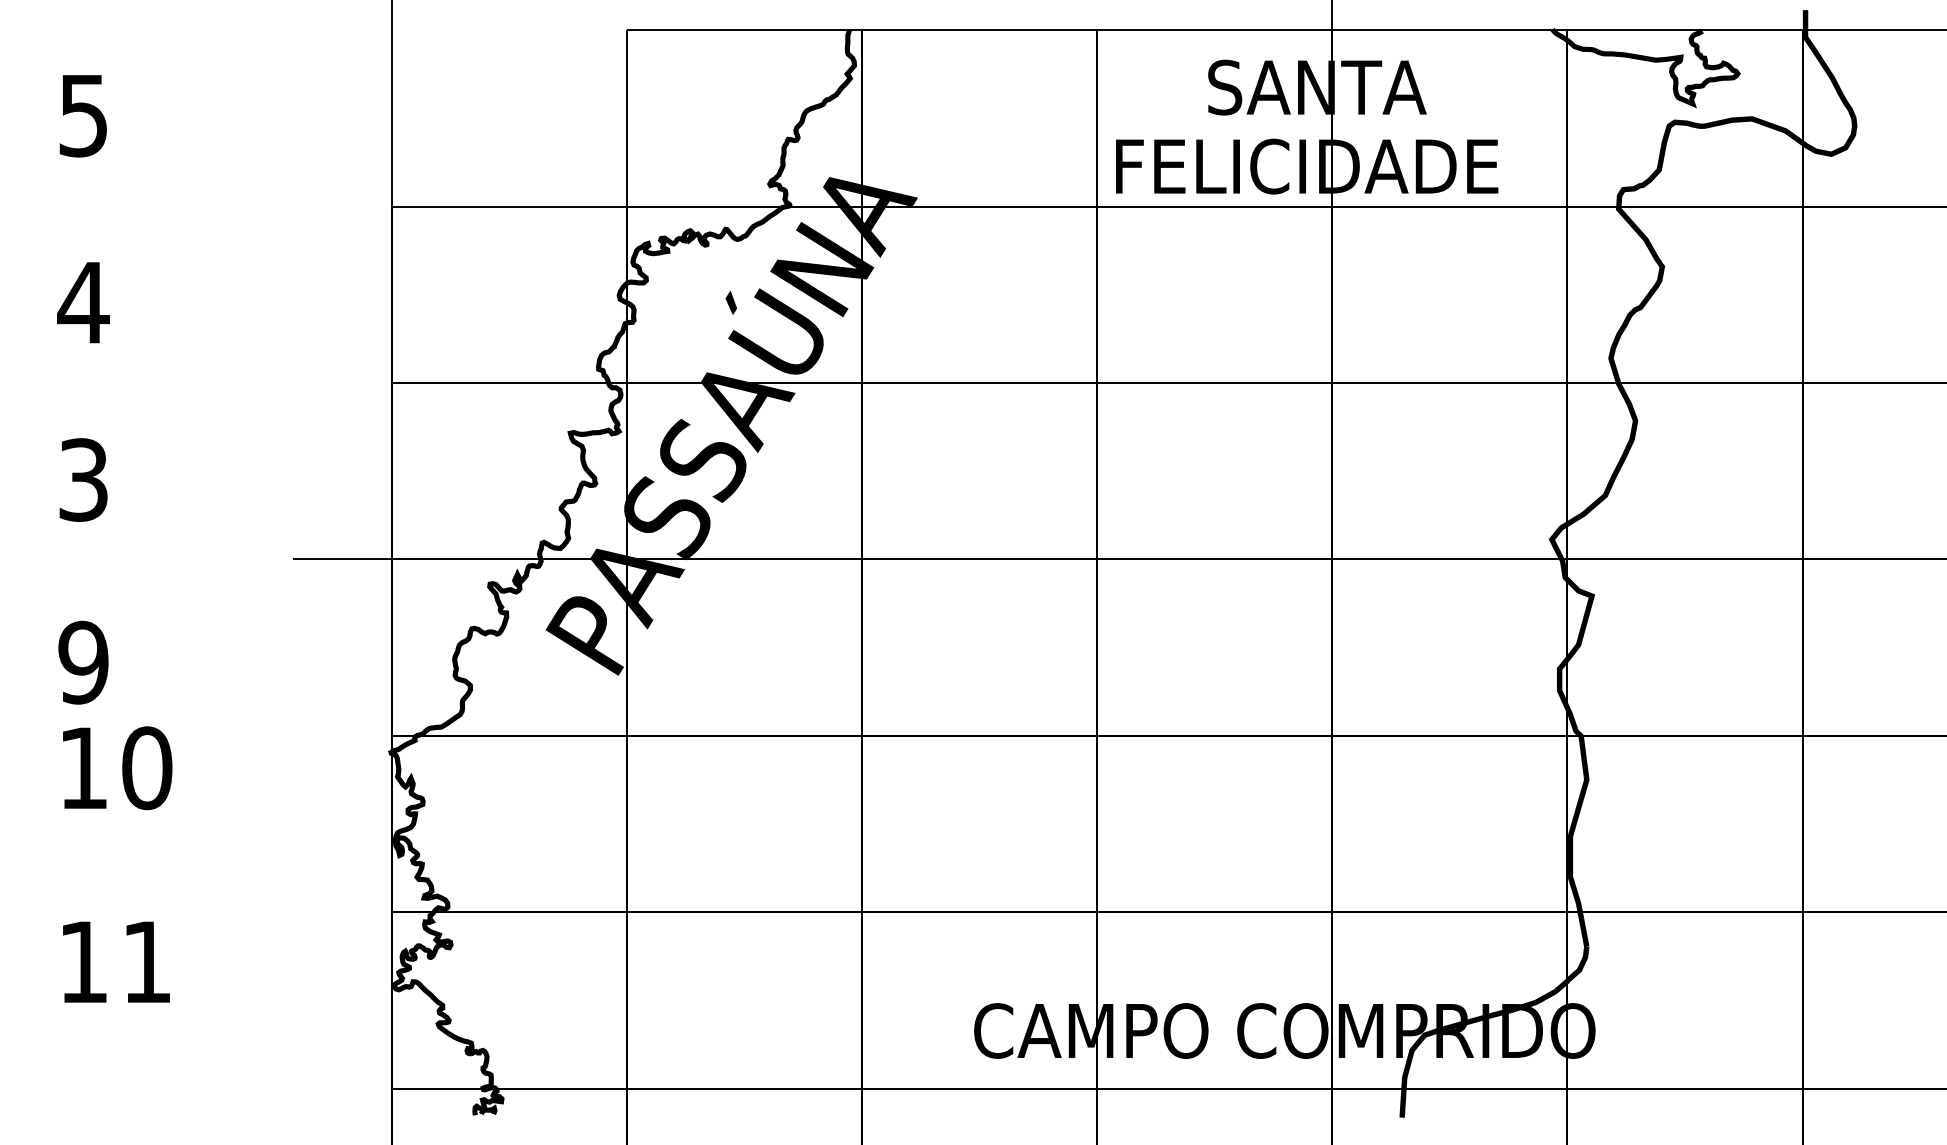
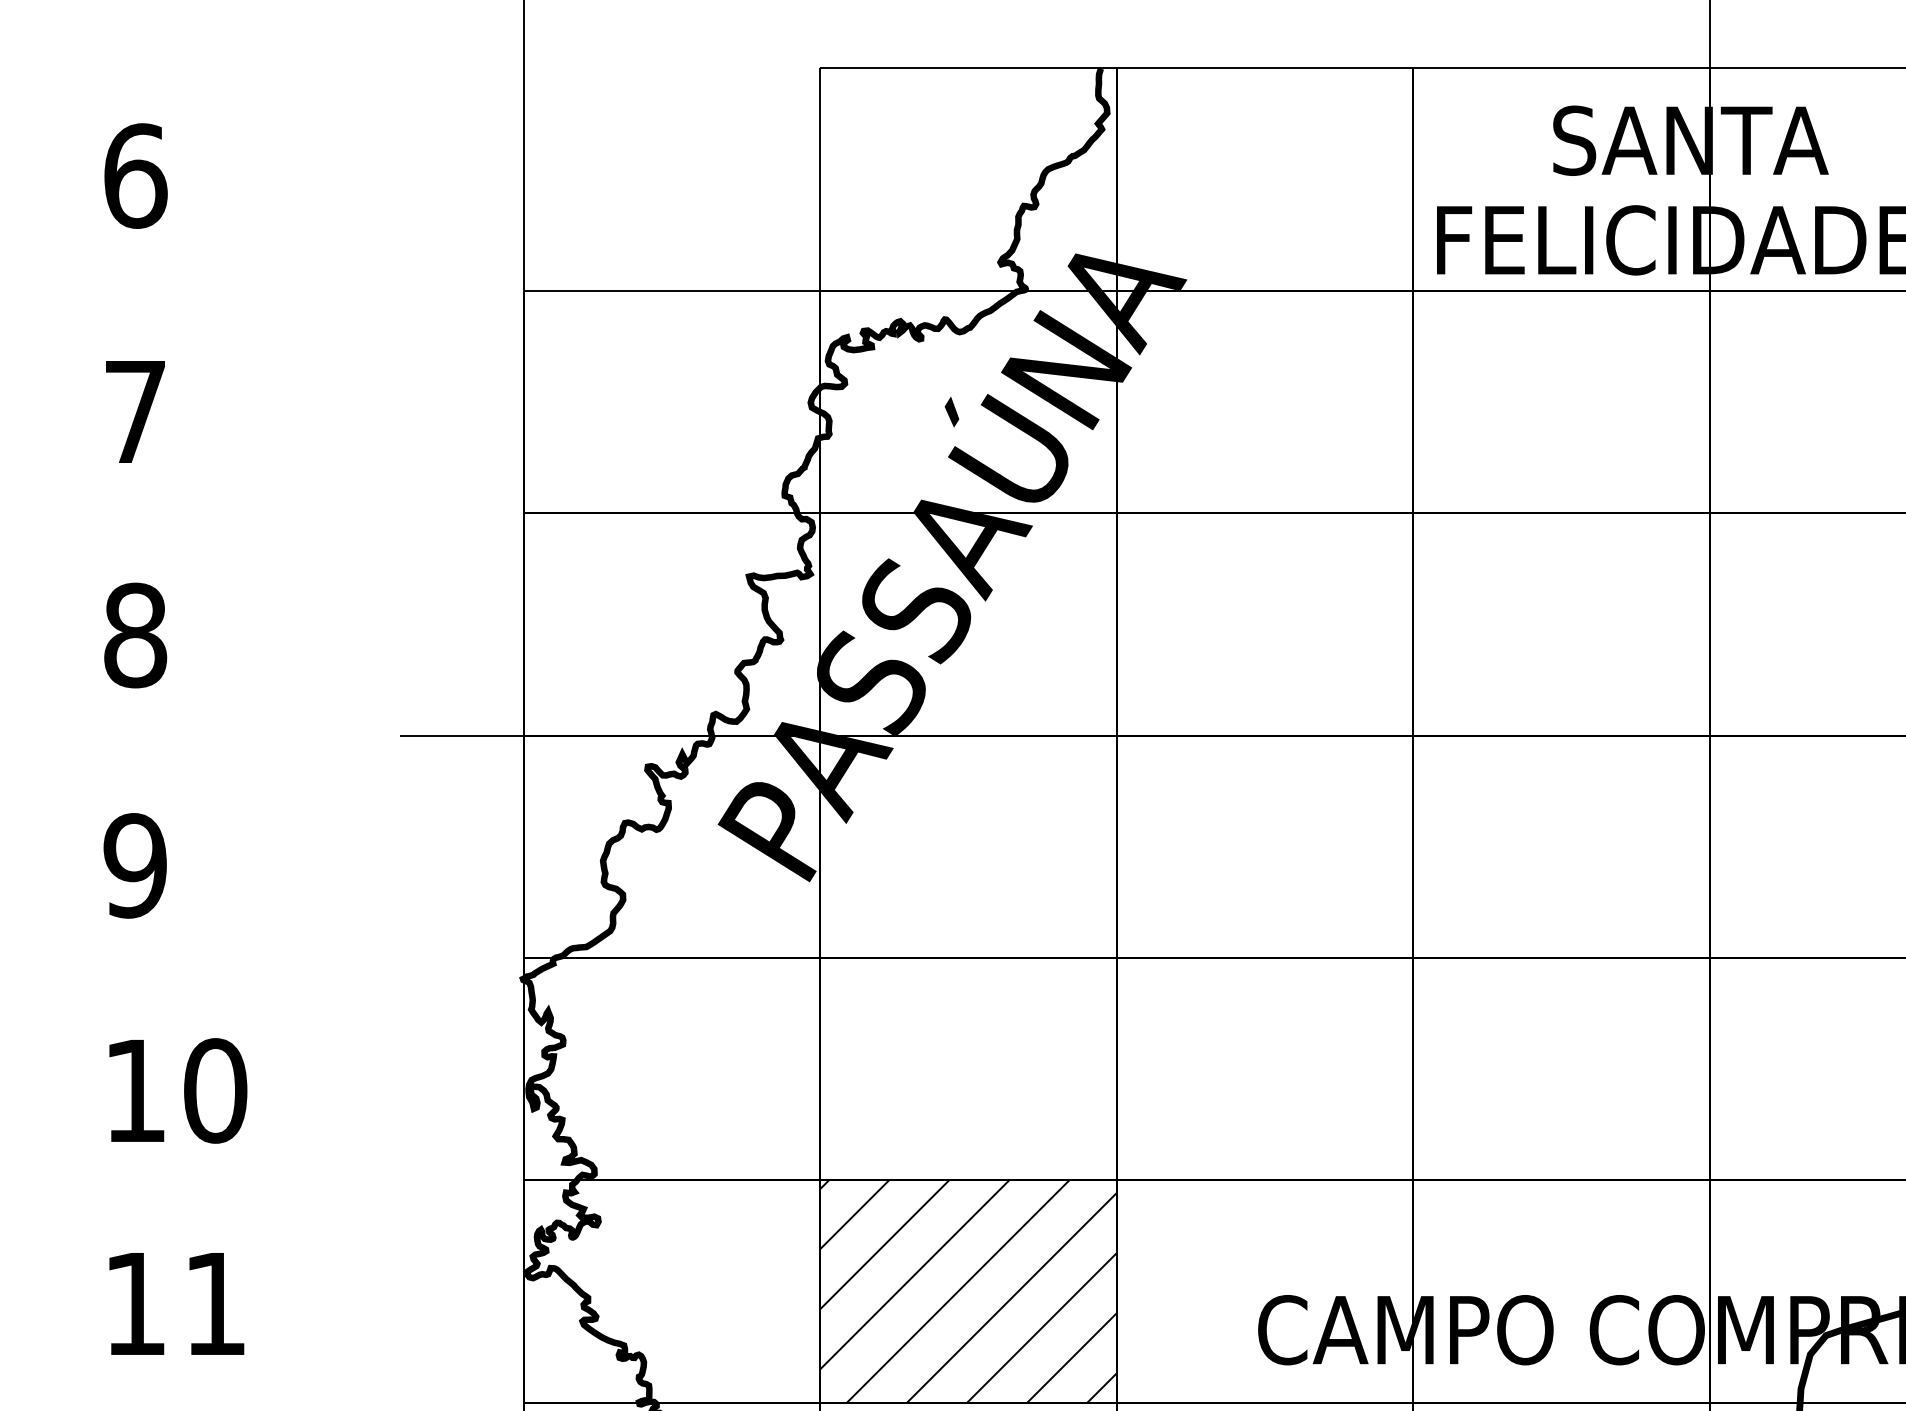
text: (84, 115) -> (136, 175), 5 -> 6
text: (83, 302) -> (135, 411), 4 -> 7
text: (83, 479) -> (135, 634), 3 -> 8
text: (117, 768) -> (178, 1091), moved
text: (116, 961) -> (176, 1303), moved
hatch: (743, 1000) -> (967, 1291), added

